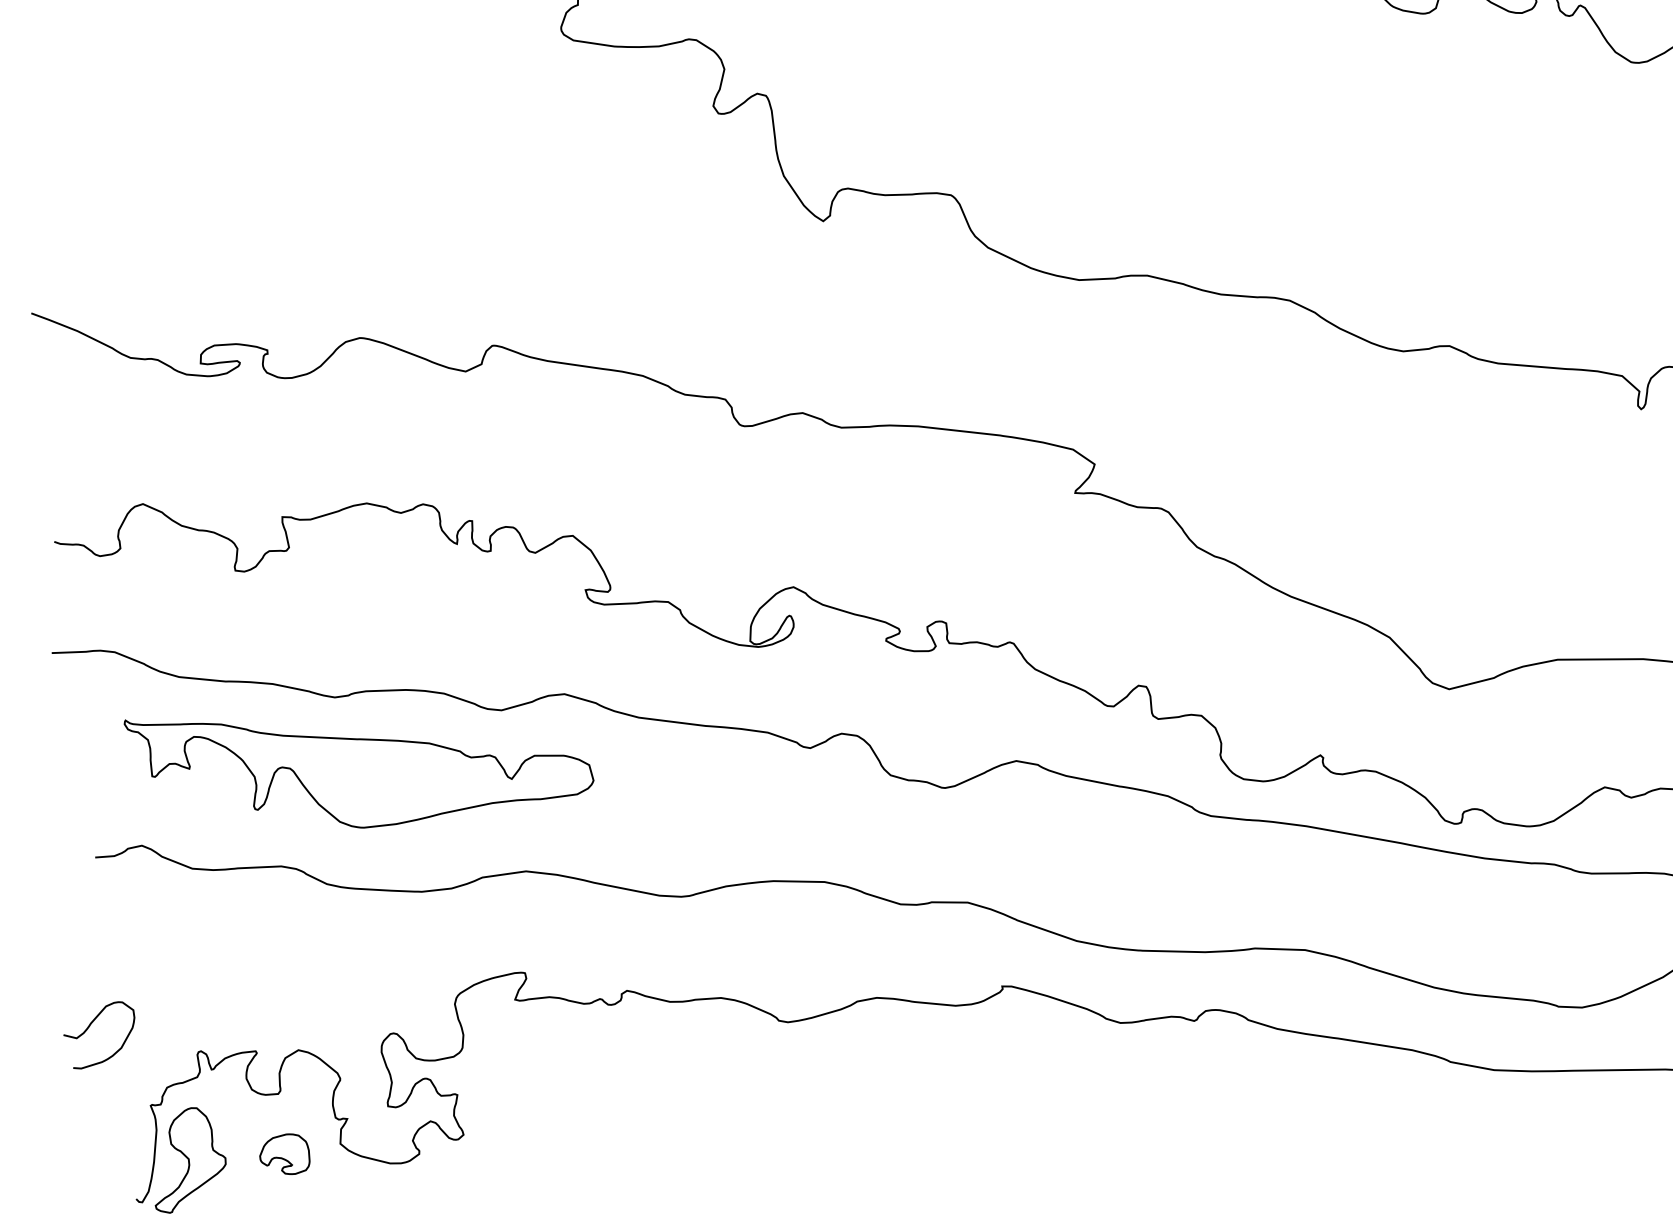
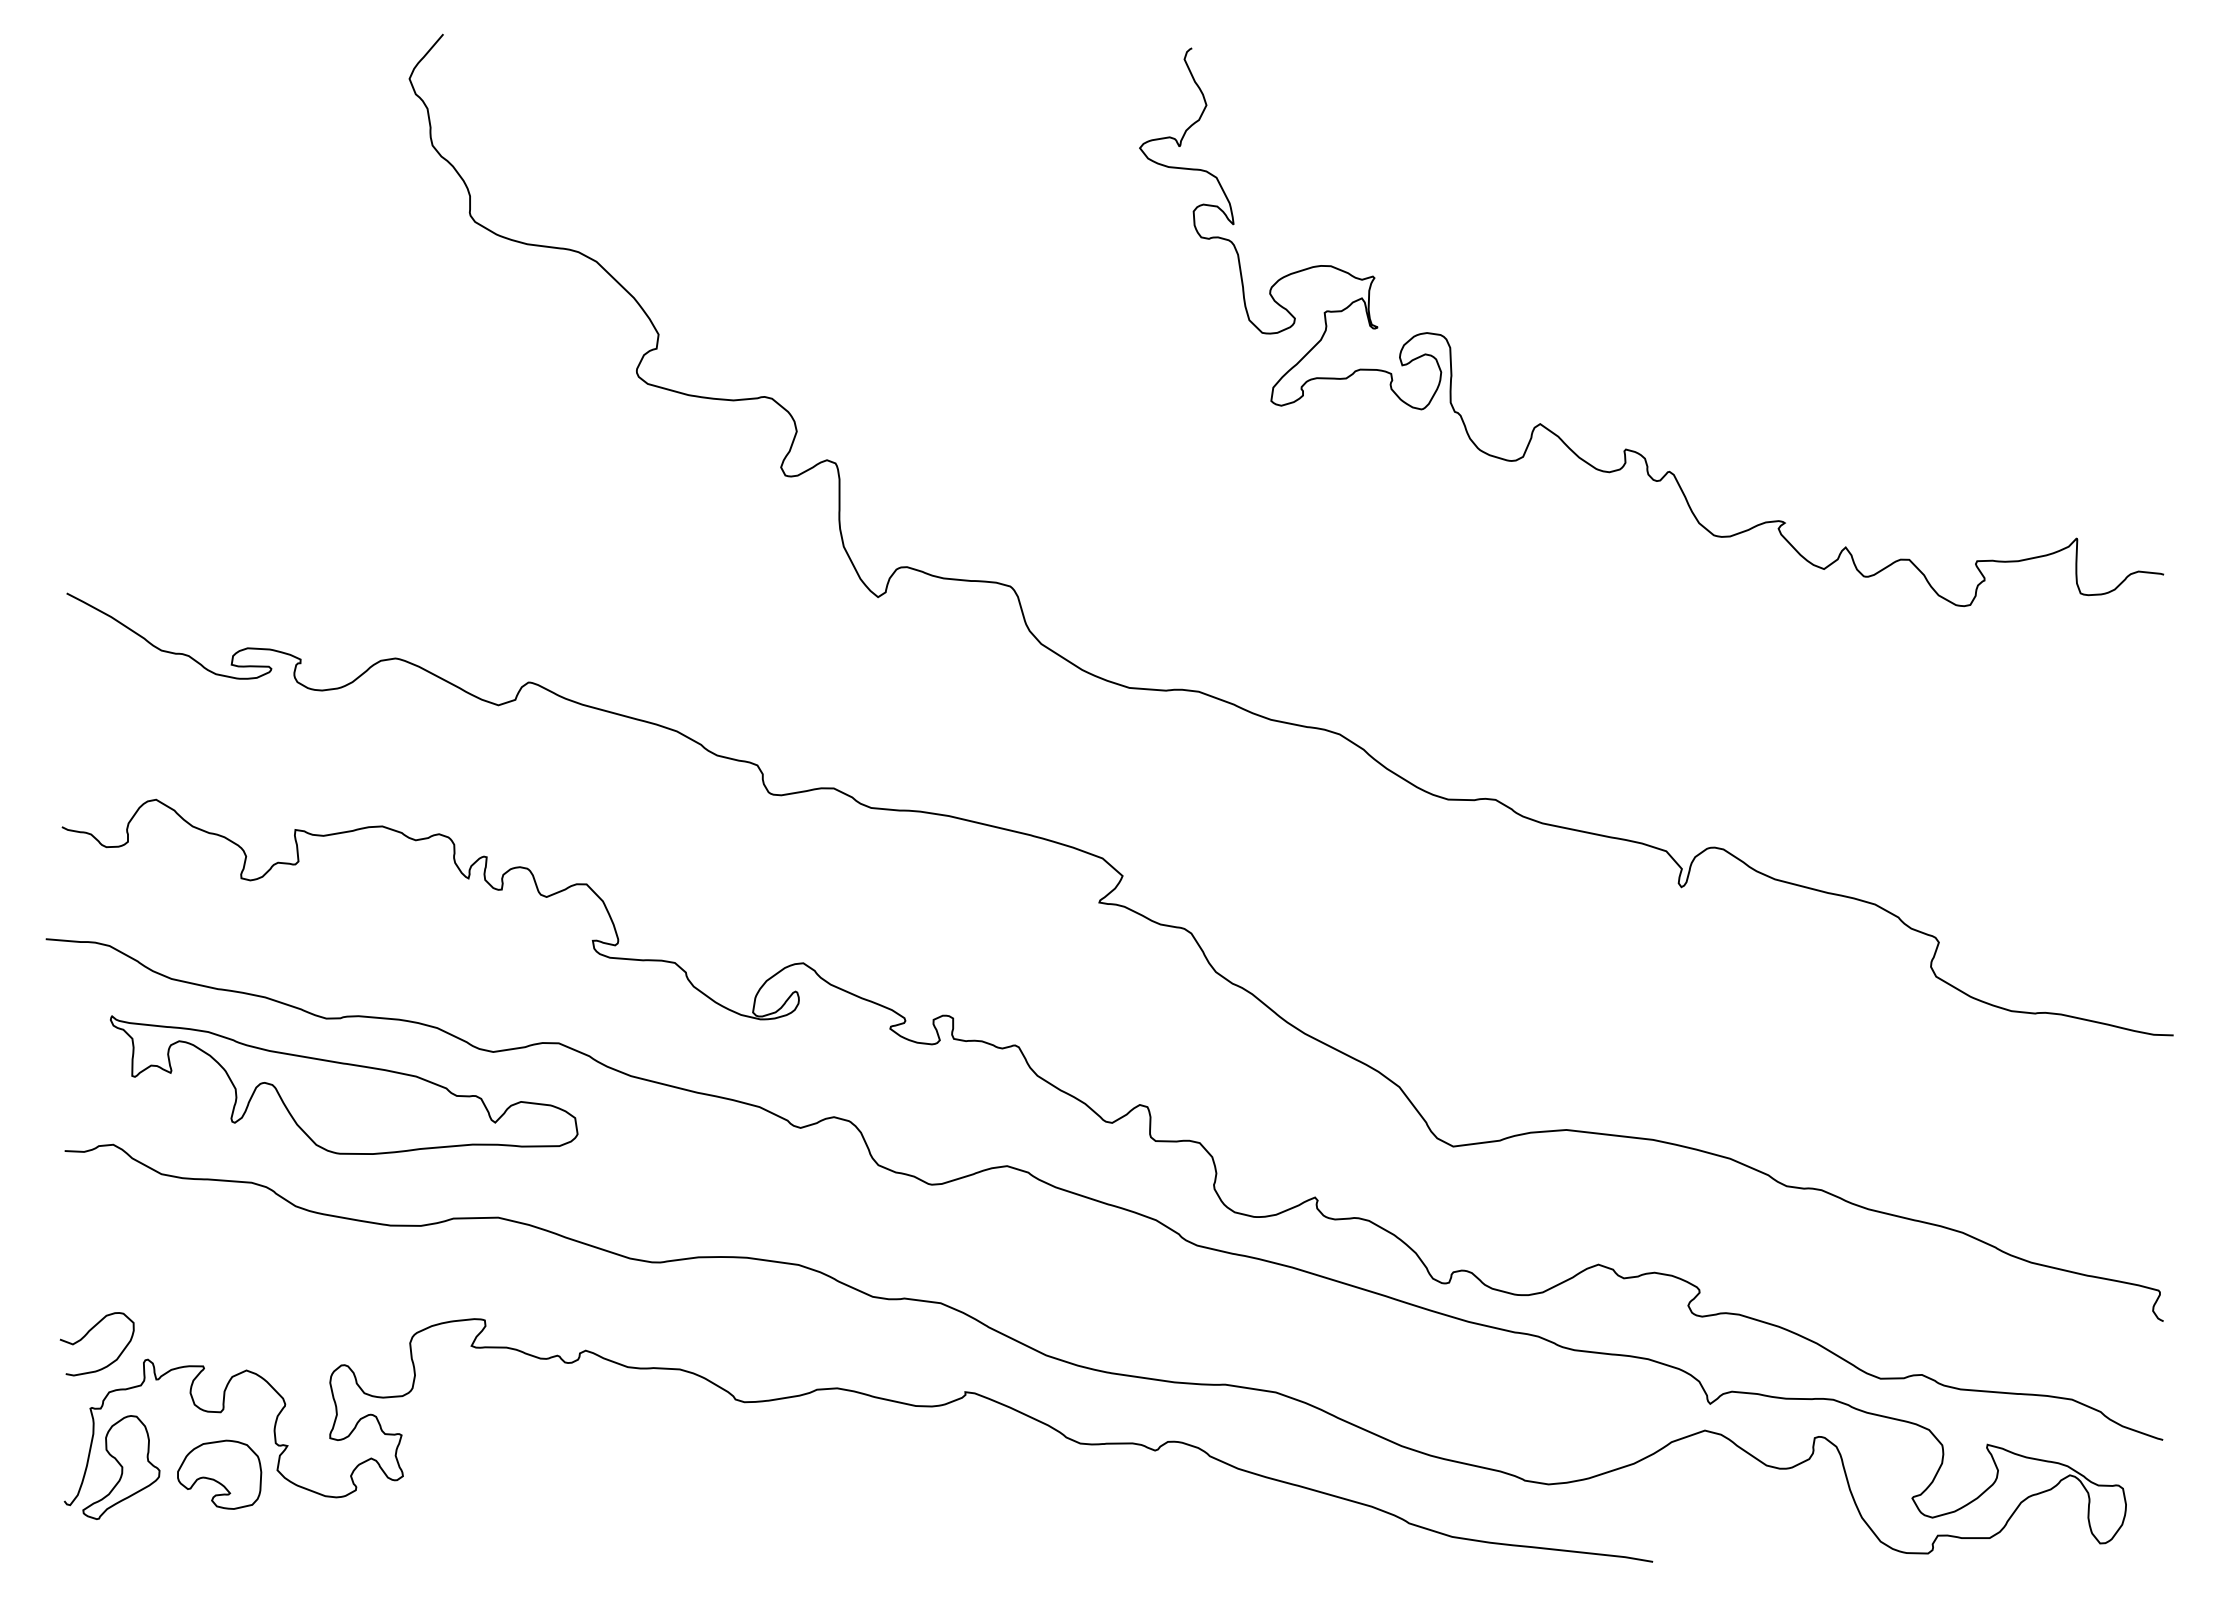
curve: (89, 1026) -> (87, 1334), moved
part: (284, 1154) -> (219, 1474), size x1.67

